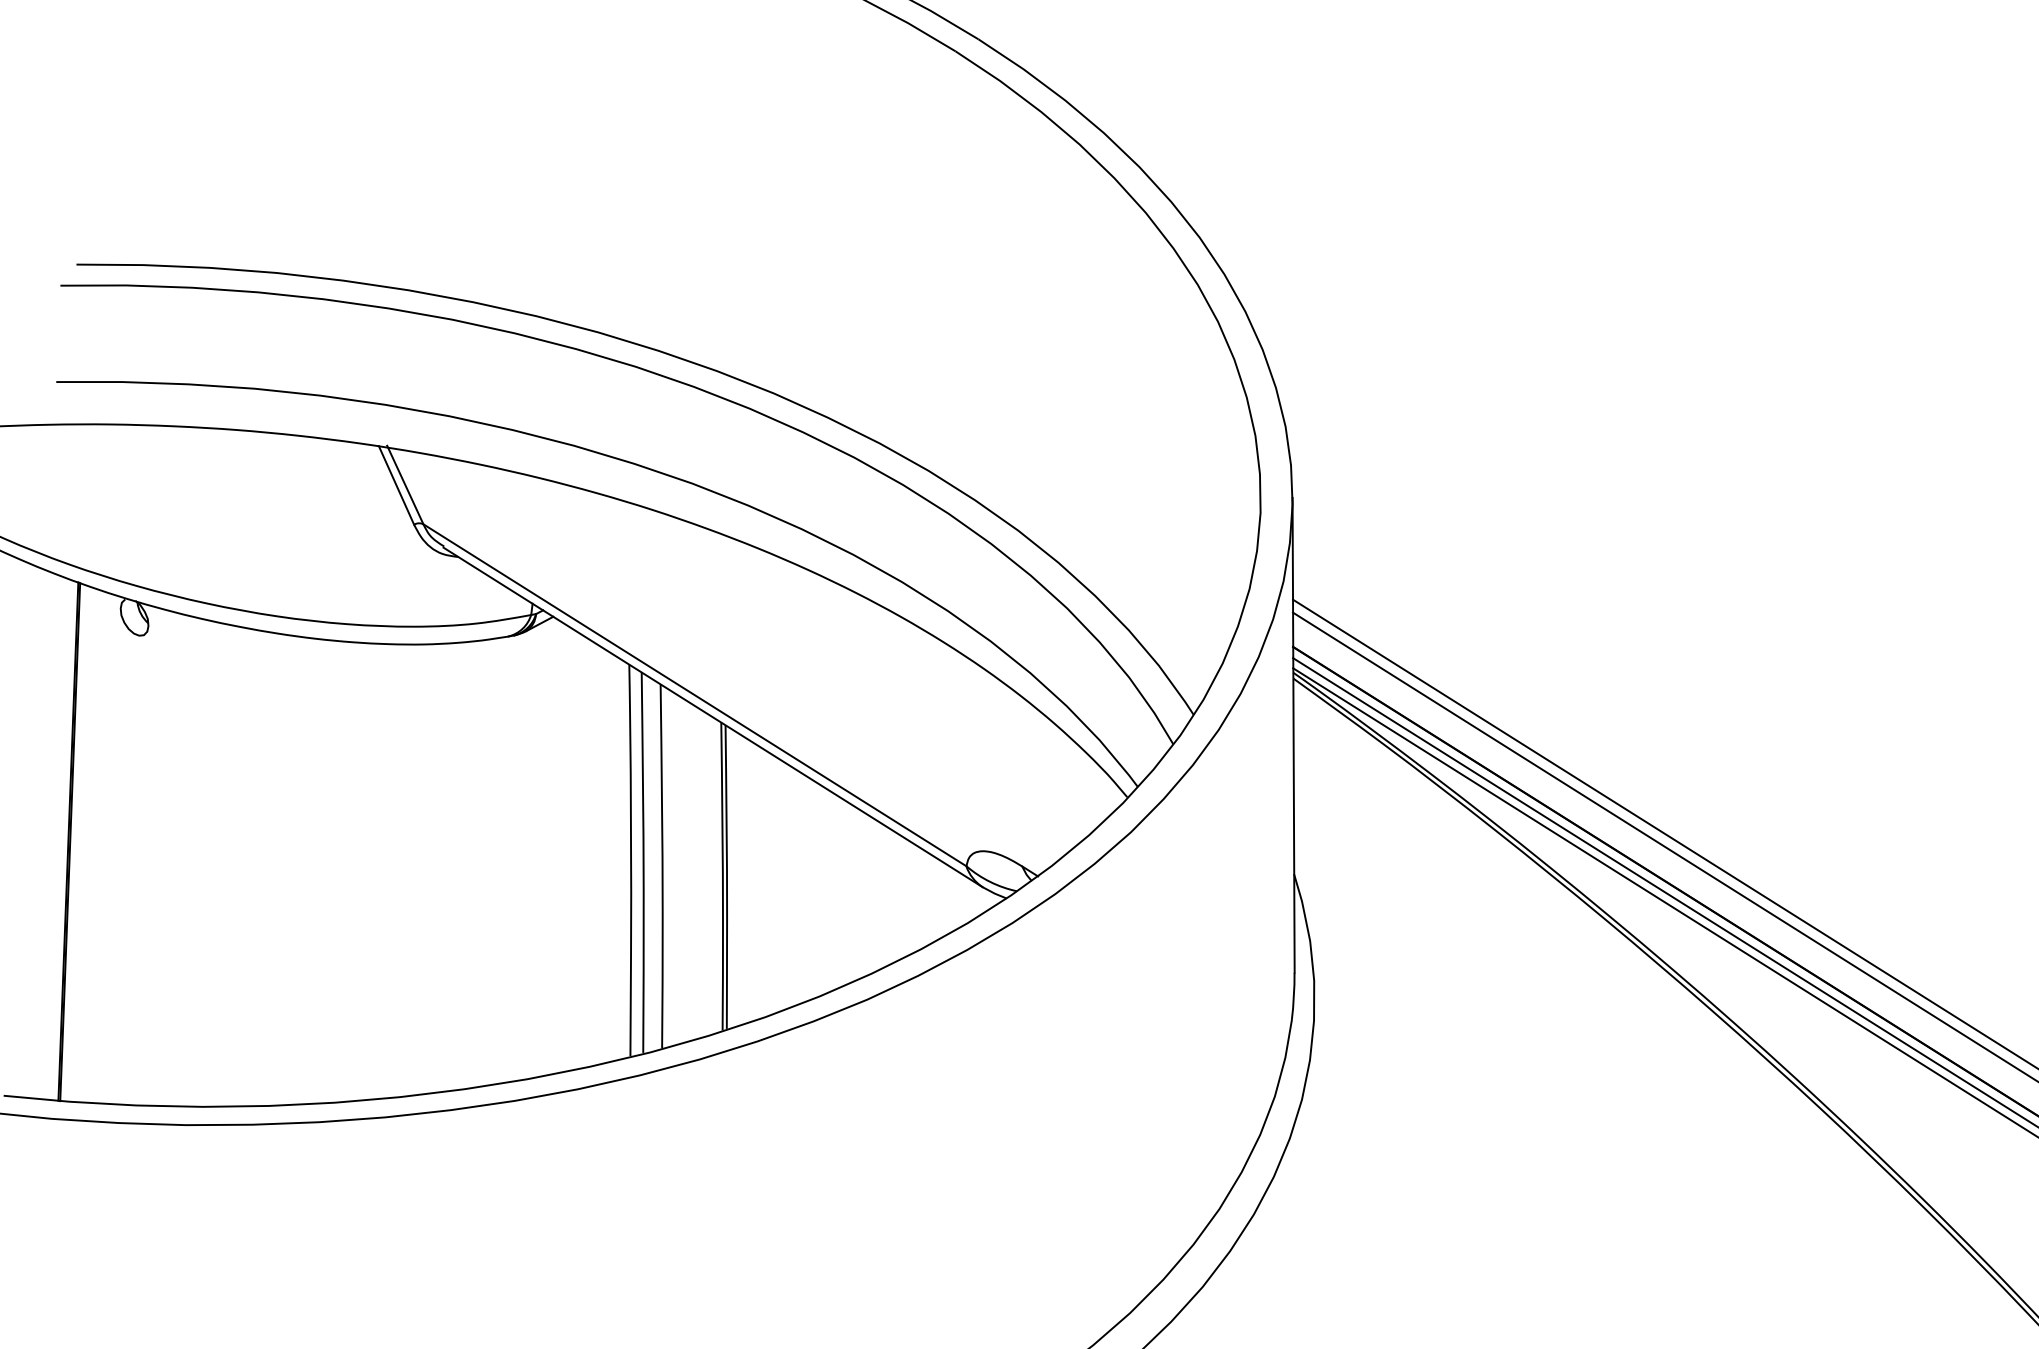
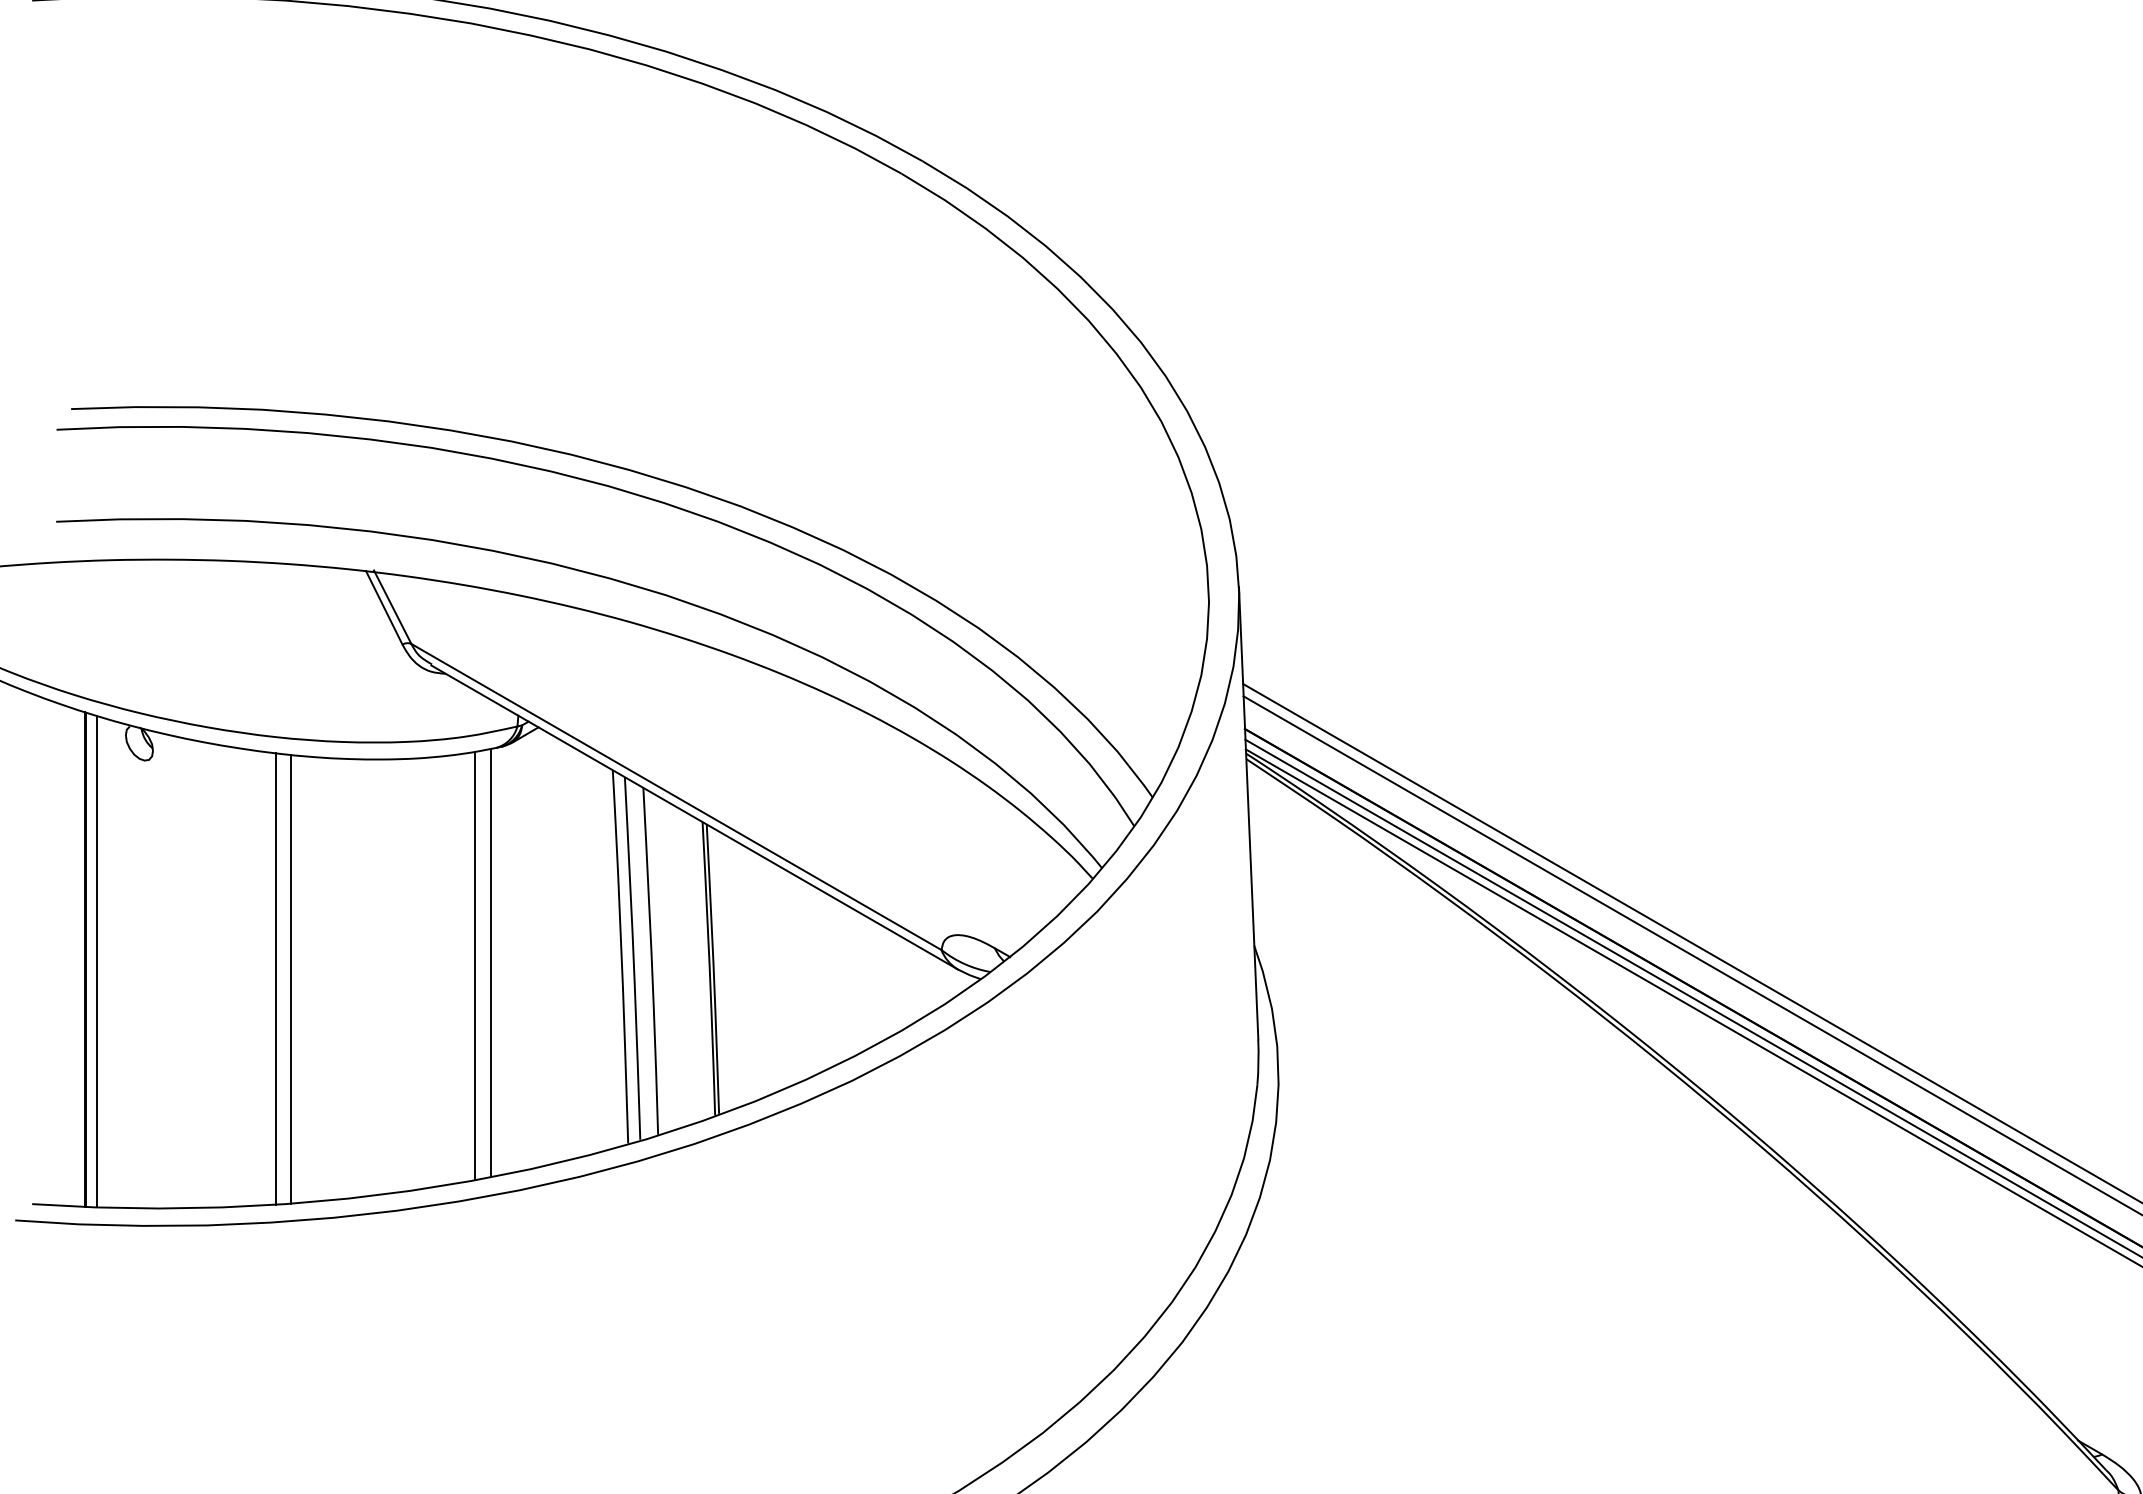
line: (80, 844) -> (96, 961), added
line: (493, 861) -> (490, 962), added
line: (477, 864) -> (475, 966), added
line: (267, 869) -> (275, 978), added
line: (284, 869) -> (291, 978), added

